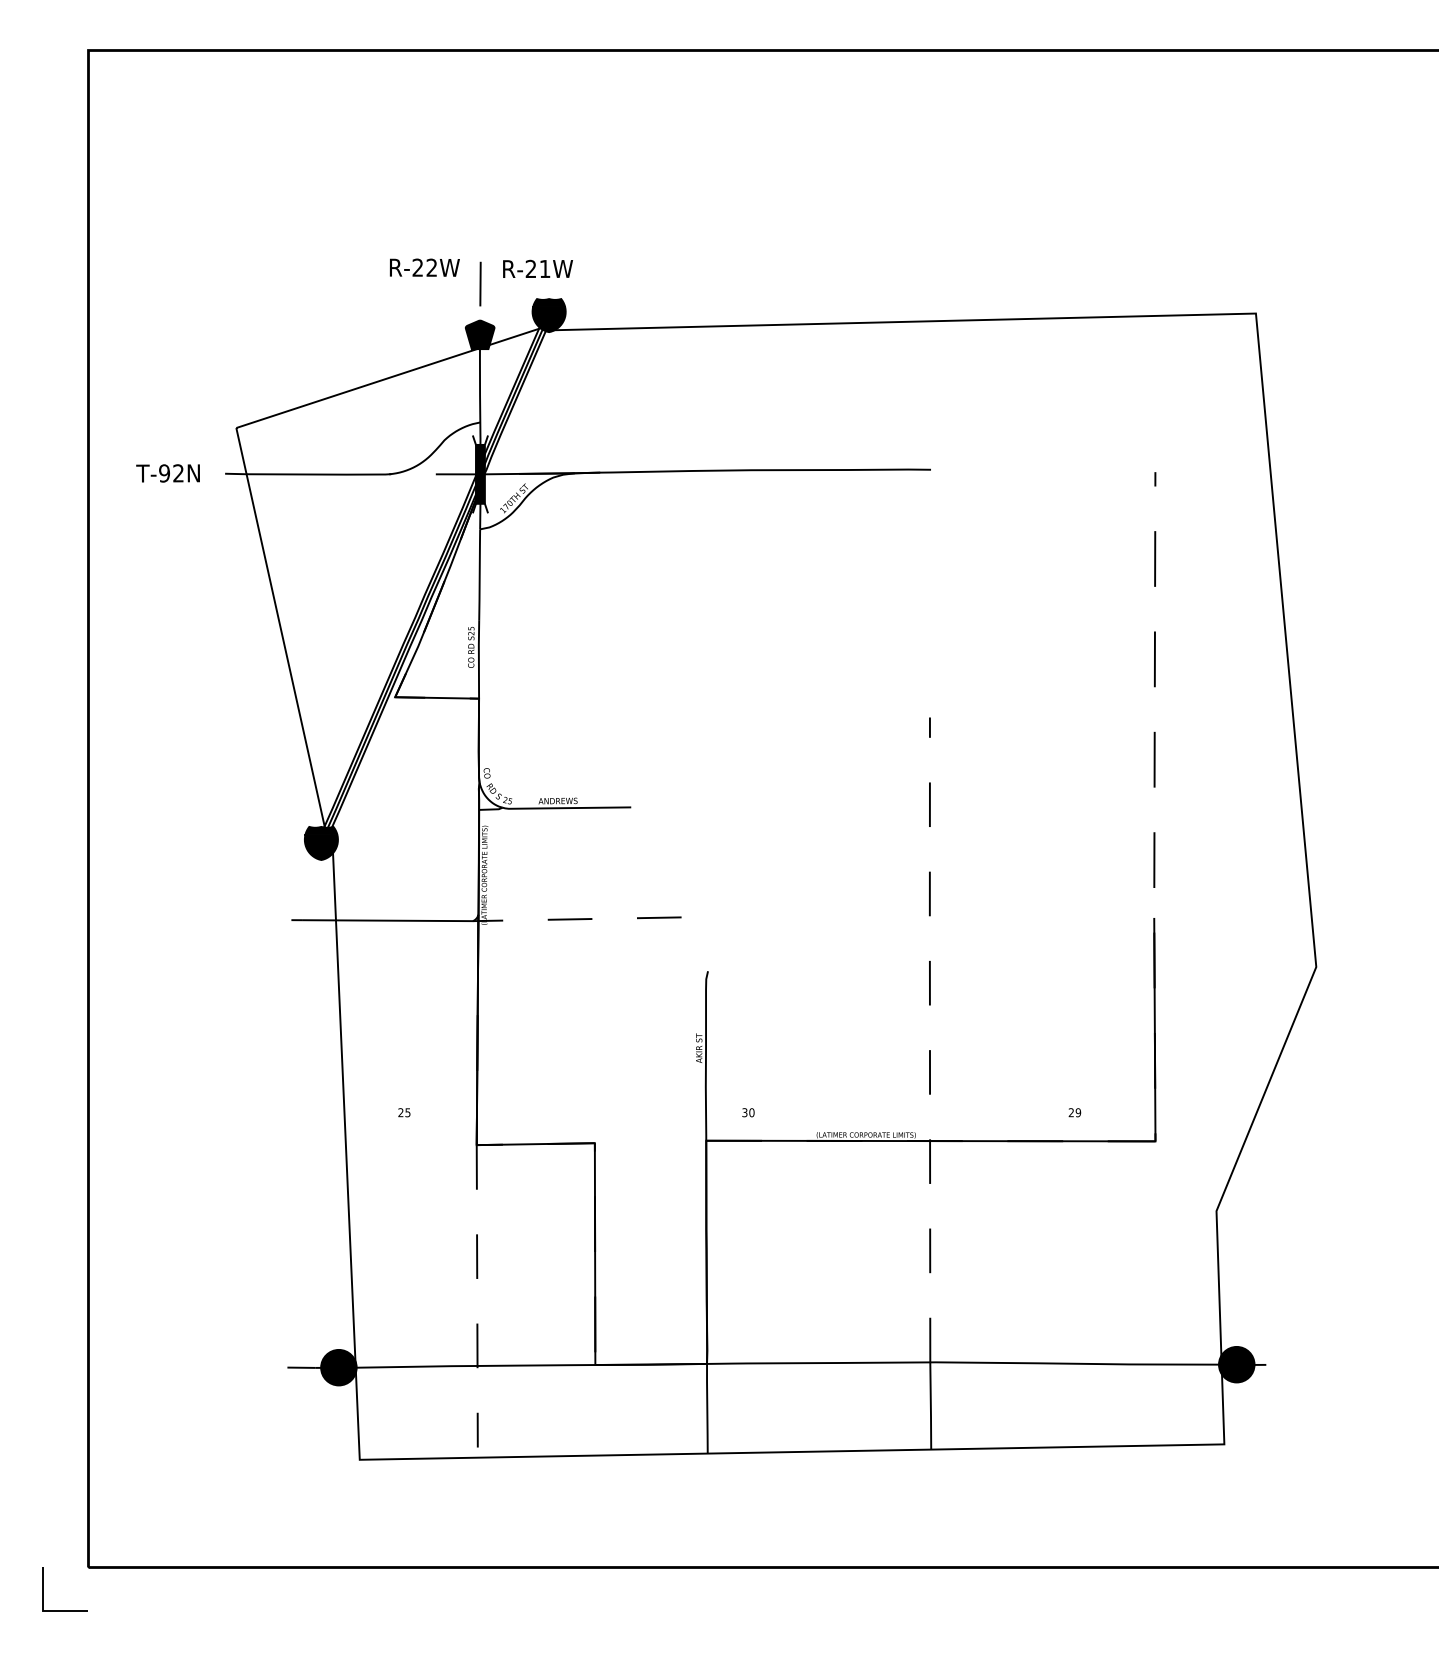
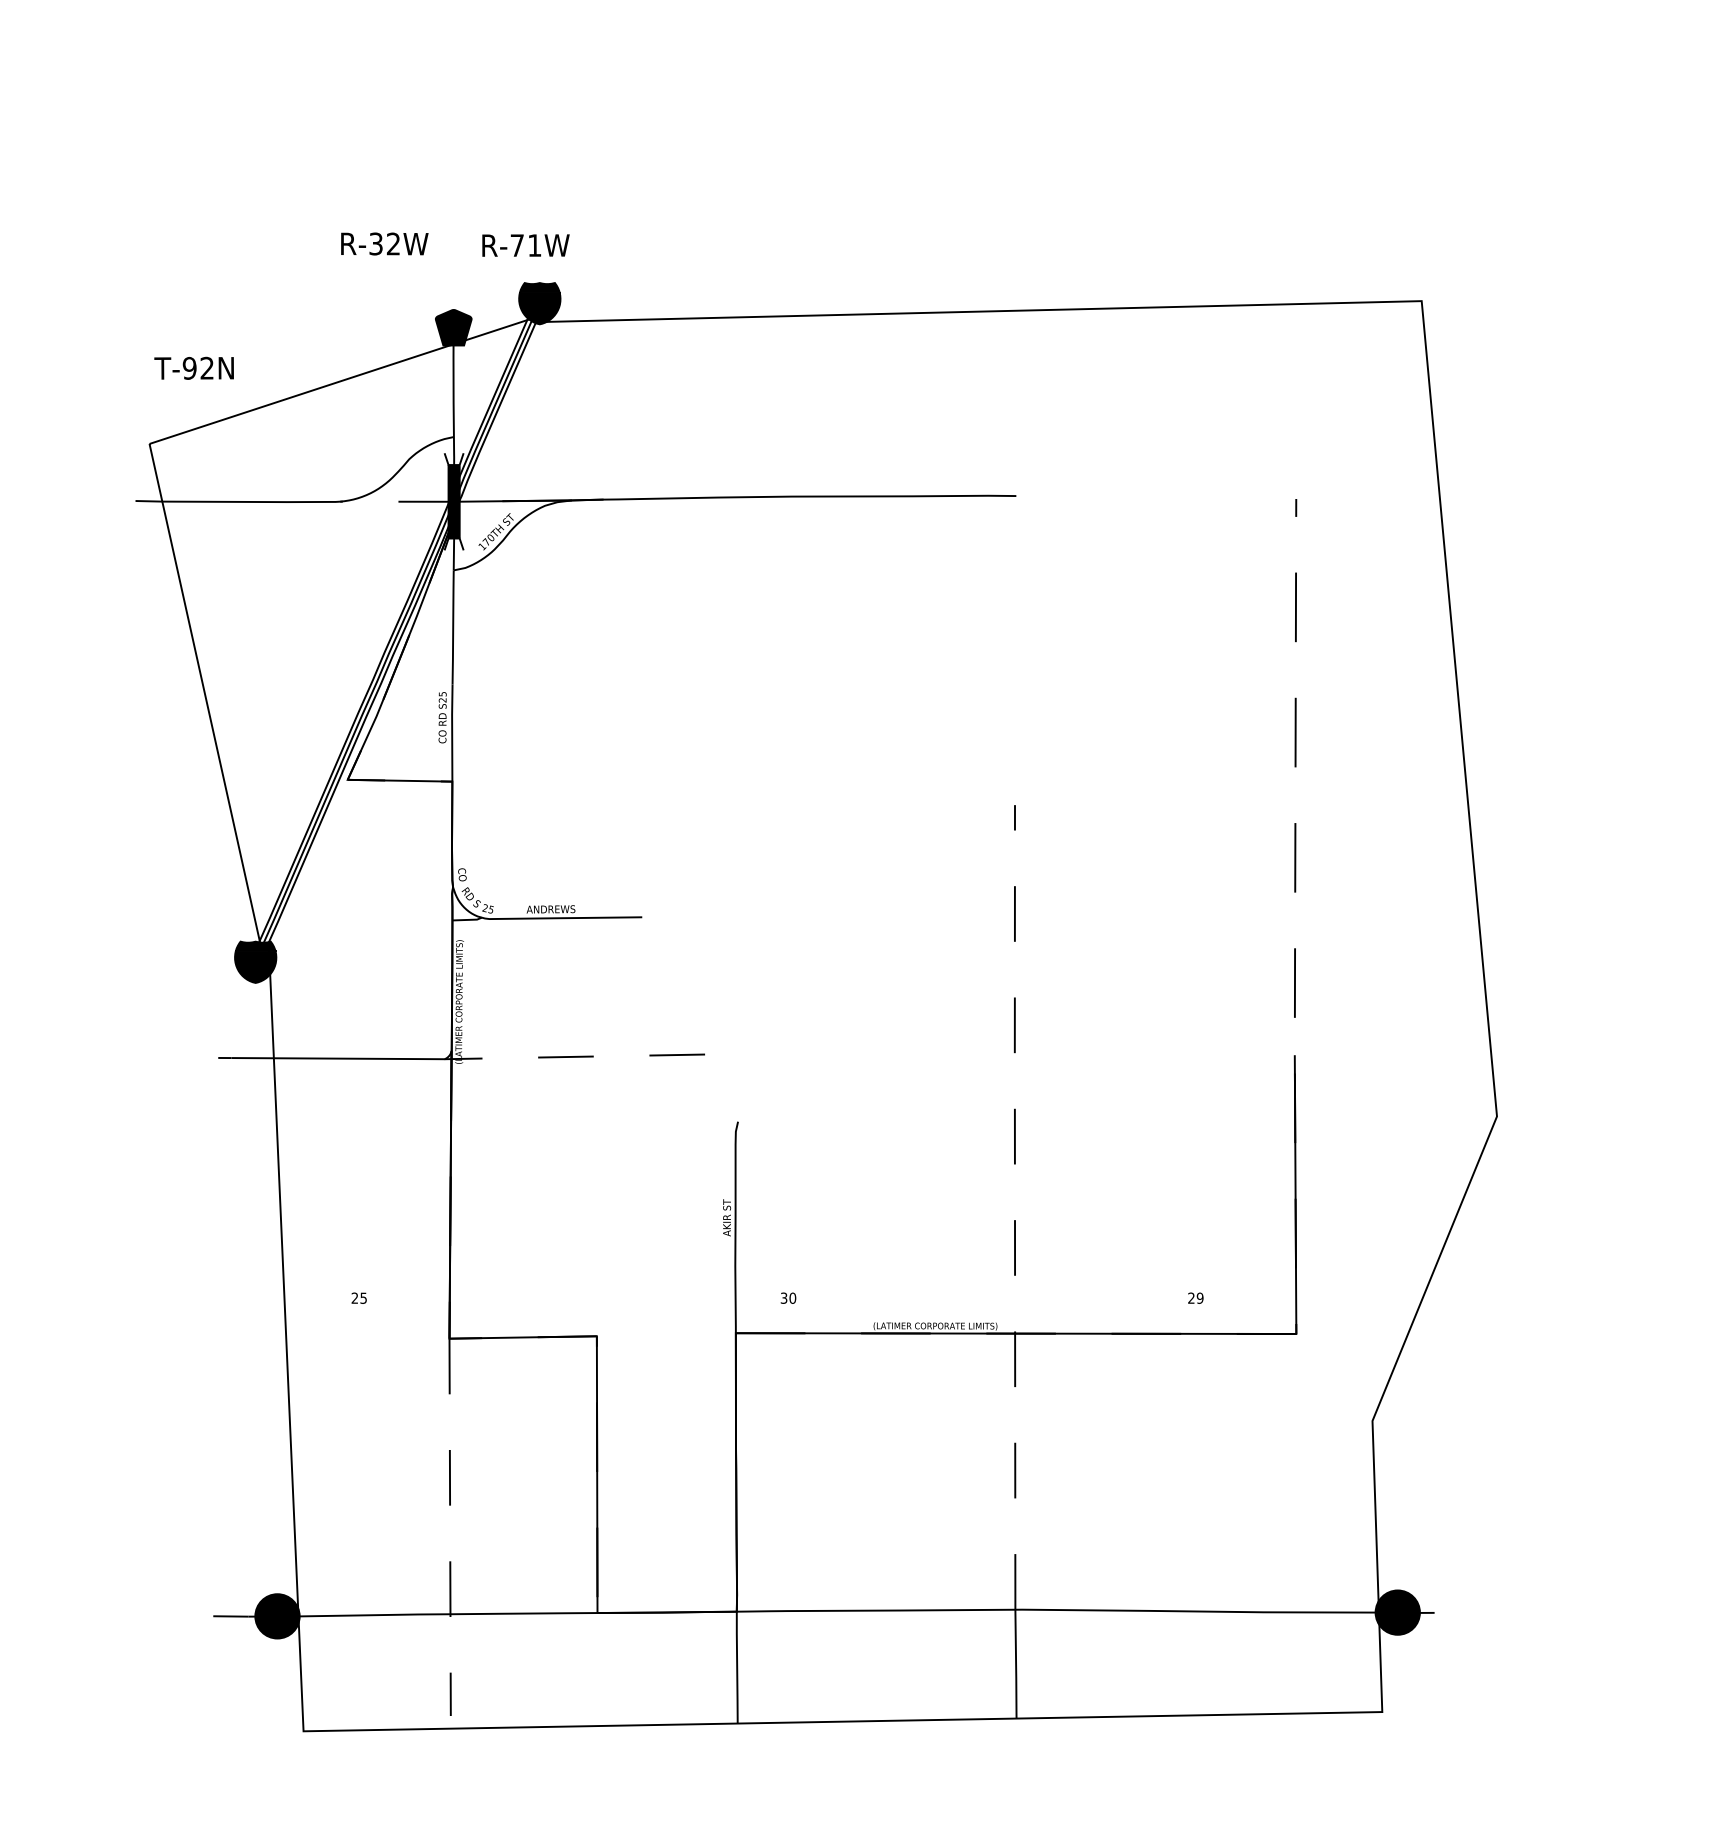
text: (417, 267) -> (375, 243), R-22W -> R-32W
text: (530, 268) -> (516, 244), R-21W -> R-71W
line: (480, 283) -> (454, 263), removed
text: (167, 473) -> (193, 368), moved

